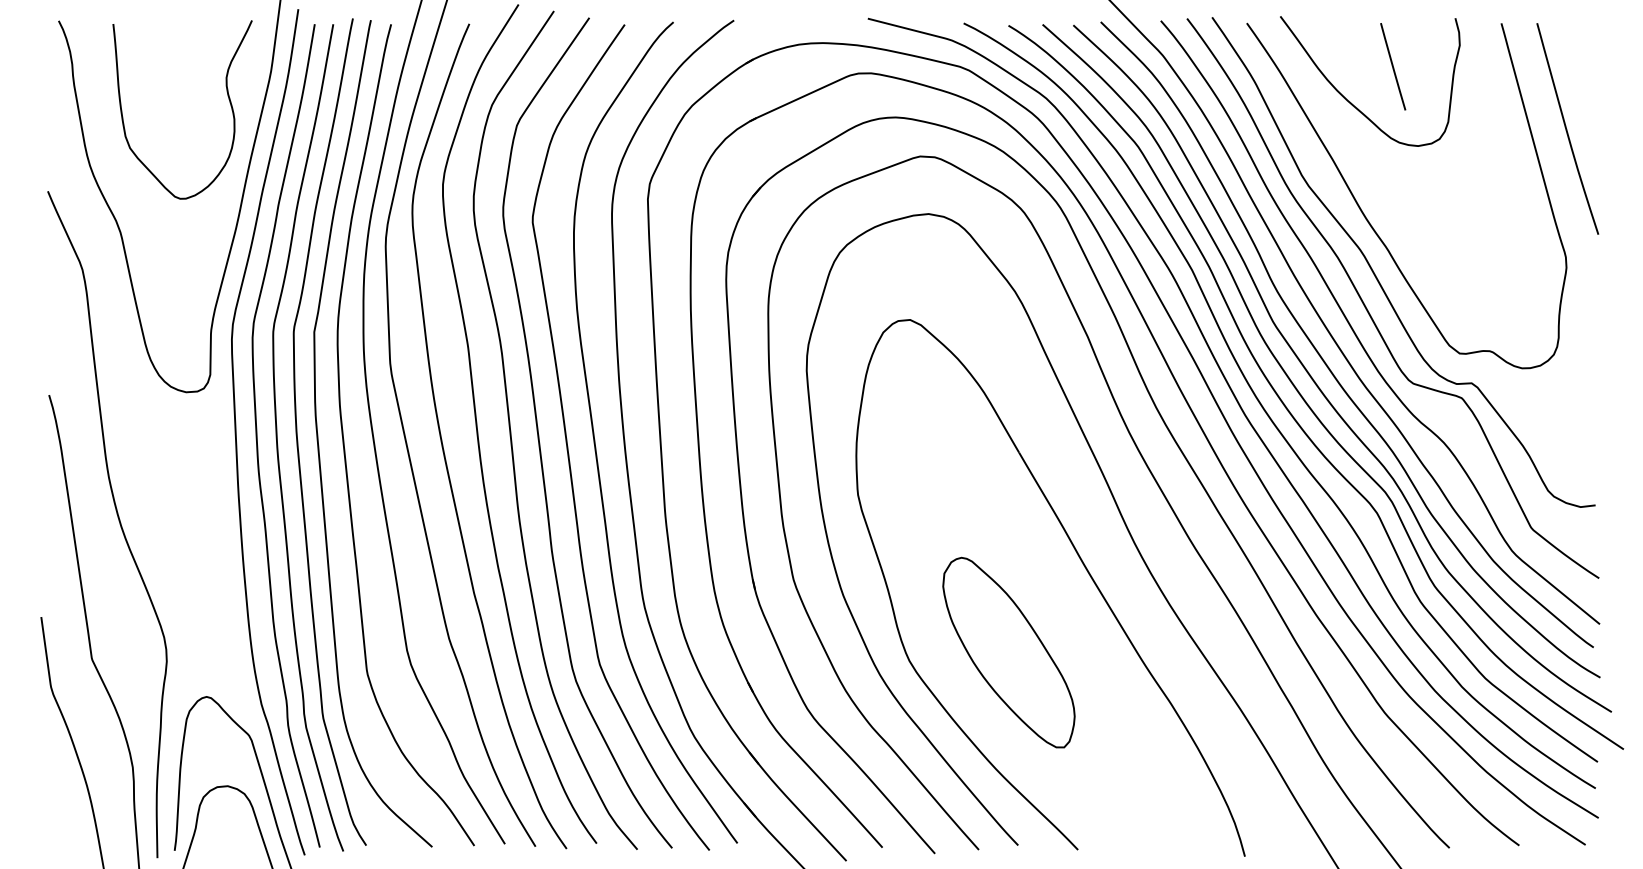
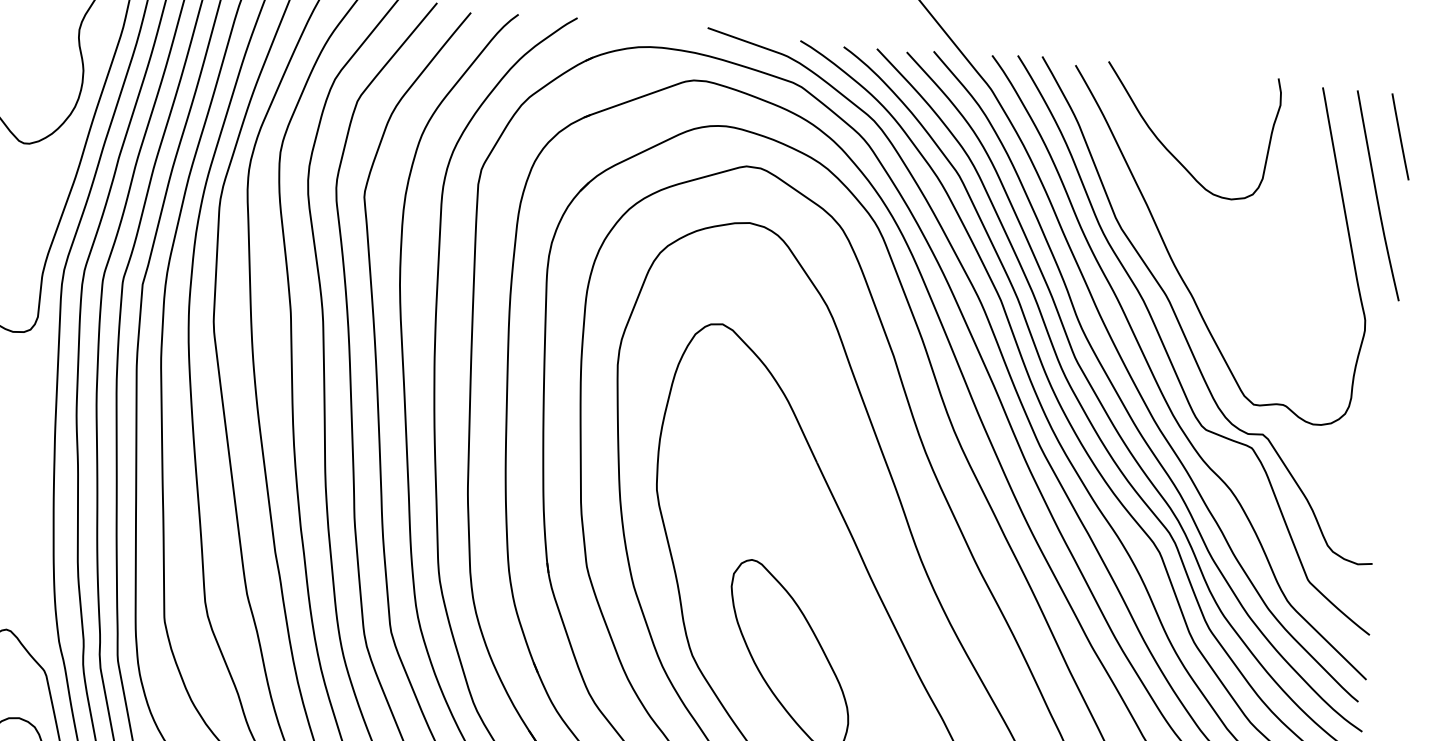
line: (1393, 66) -> (1400, 136), moved

